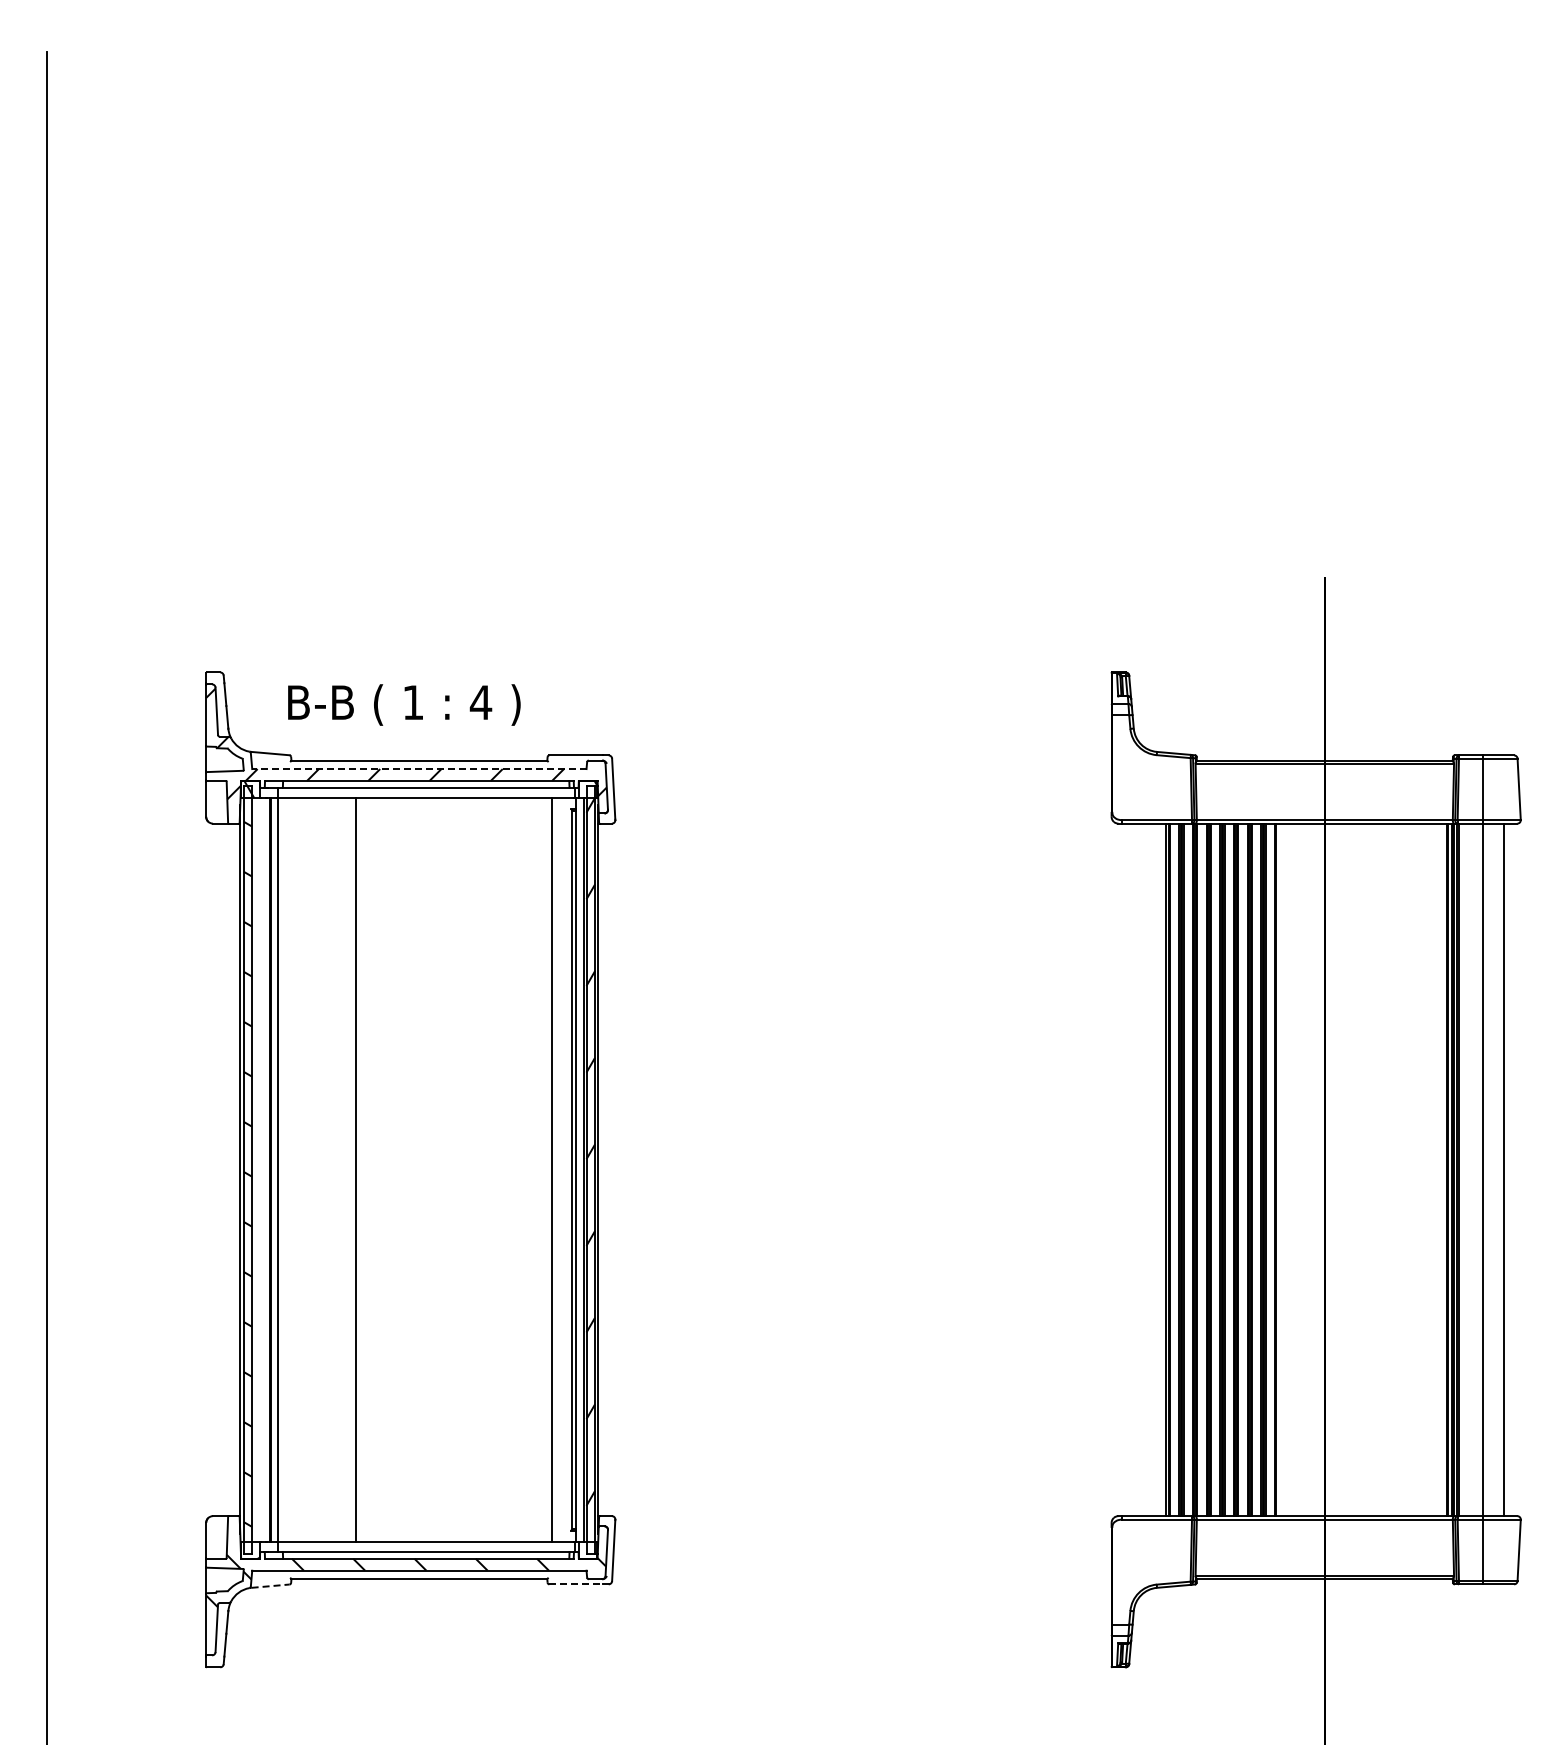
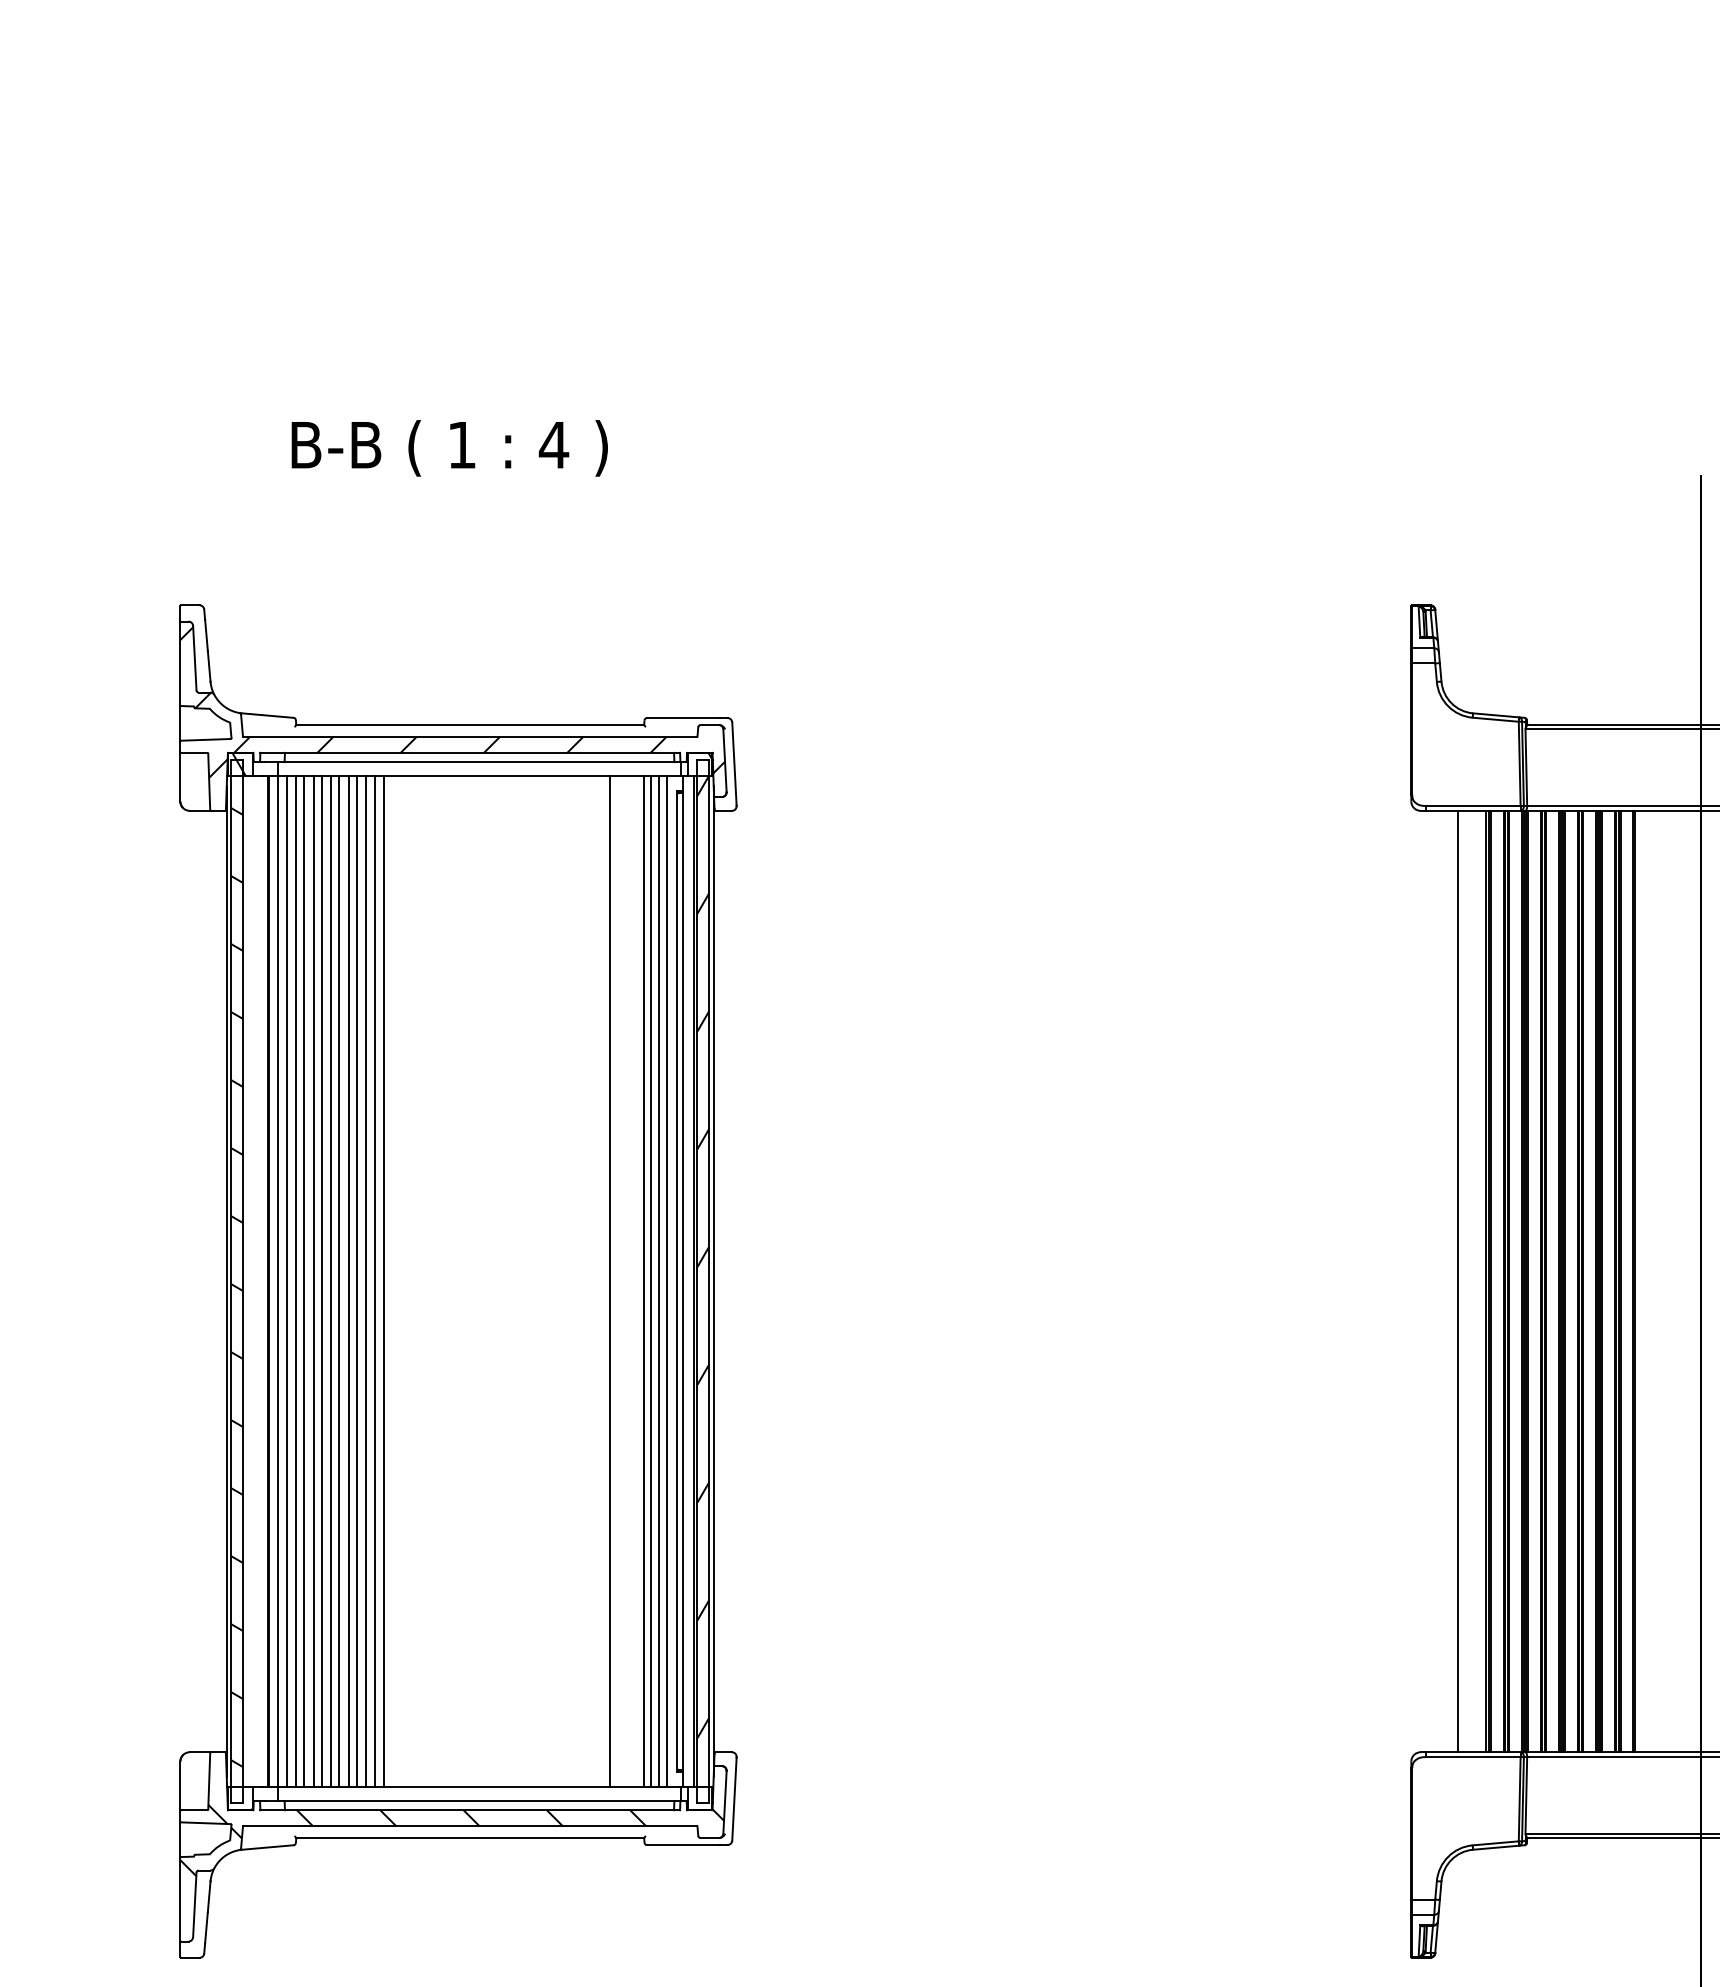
text: (404, 704) -> (450, 447), moved
line: (418, 769) -> (469, 737), dashed -> solid
line: (284, 1169) -> (286, 1281), added
line: (291, 1169) -> (296, 1281), added
line: (297, 1169) -> (304, 1281), added
line: (304, 1169) -> (314, 1281), added
line: (310, 1169) -> (322, 1281), added
line: (317, 1169) -> (331, 1281), added
line: (323, 1169) -> (339, 1281), added
line: (330, 1169) -> (349, 1281), added
line: (336, 1169) -> (357, 1281), added
line: (342, 1169) -> (365, 1281), added
line: (349, 1169) -> (375, 1281), added
line: (522, 1169) -> (610, 1281), added
line: (547, 1169) -> (644, 1281), added
line: (557, 1169) -> (658, 1281), added
line: (564, 1169) -> (667, 1281), added
line: (1145, 1169) -> (1457, 1281), added
line: (576, 1584) -> (683, 1845), dashed -> solid
line: (271, 1586) -> (269, 1847), dashed -> solid

